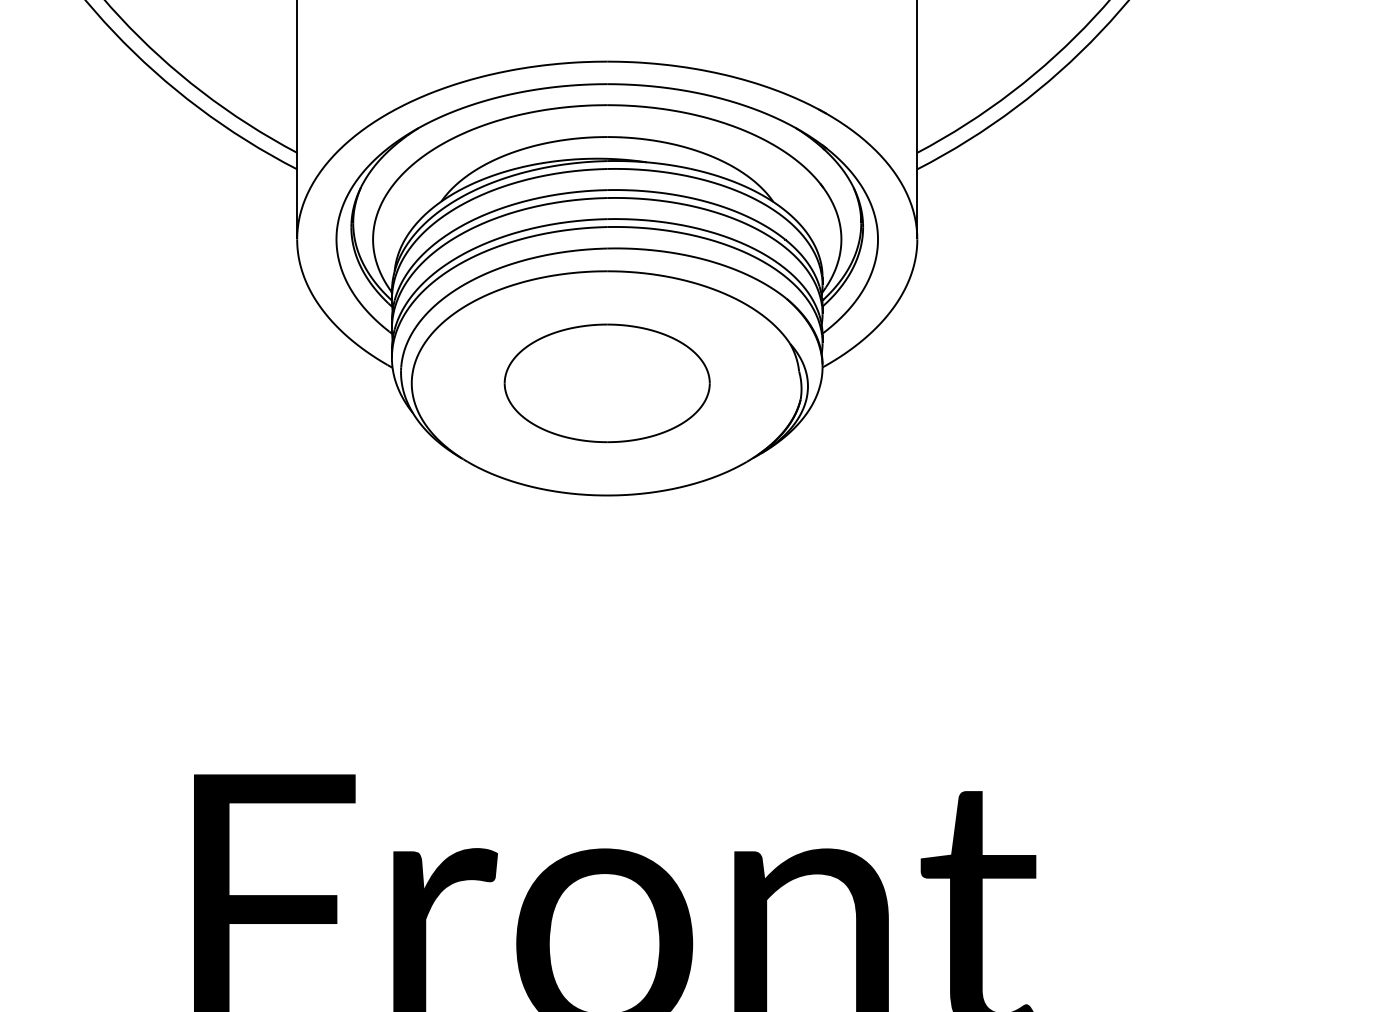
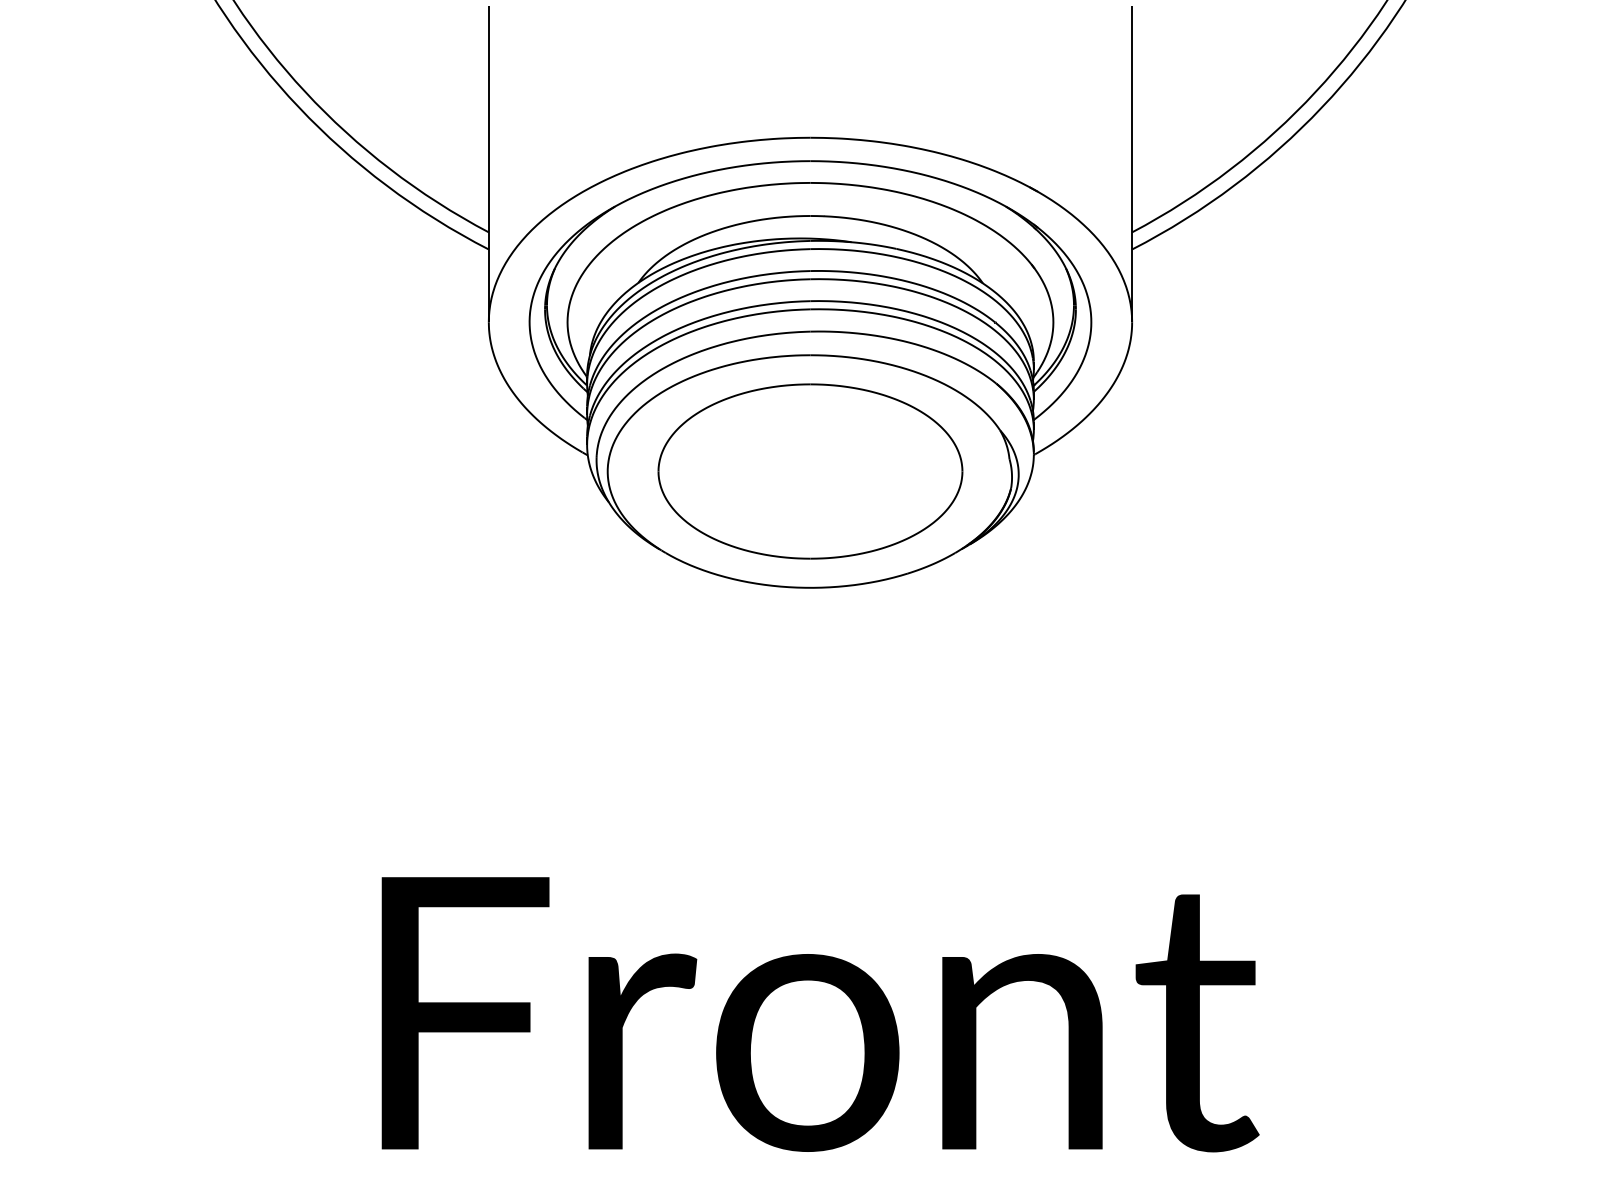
part: (607, 383) -> (810, 471), size x1.43

